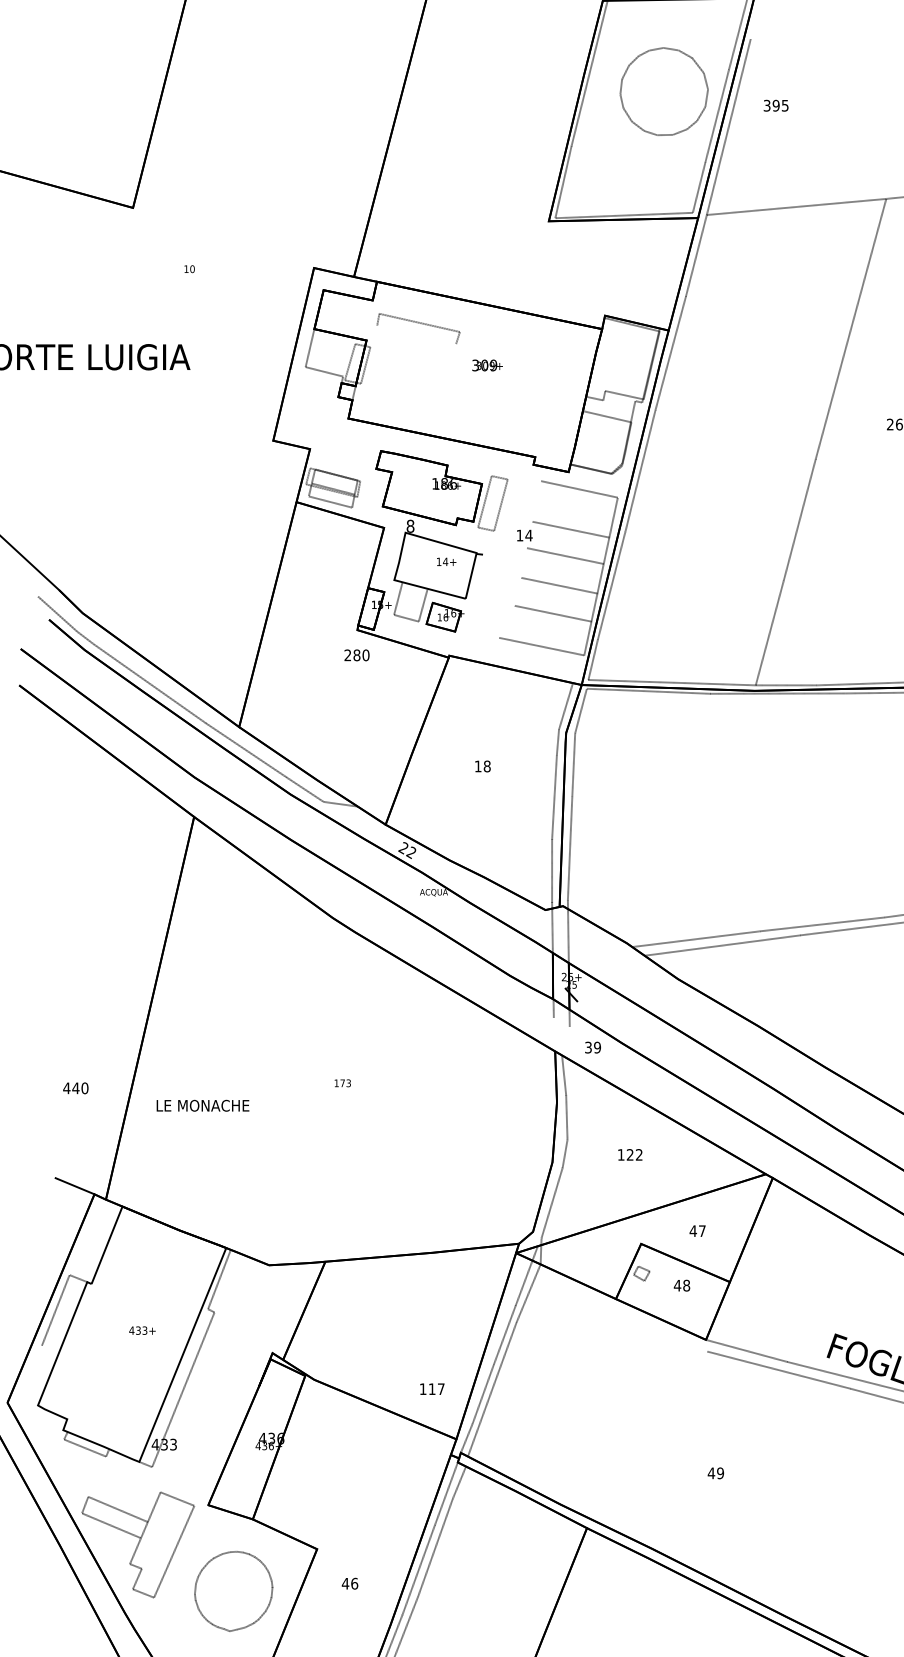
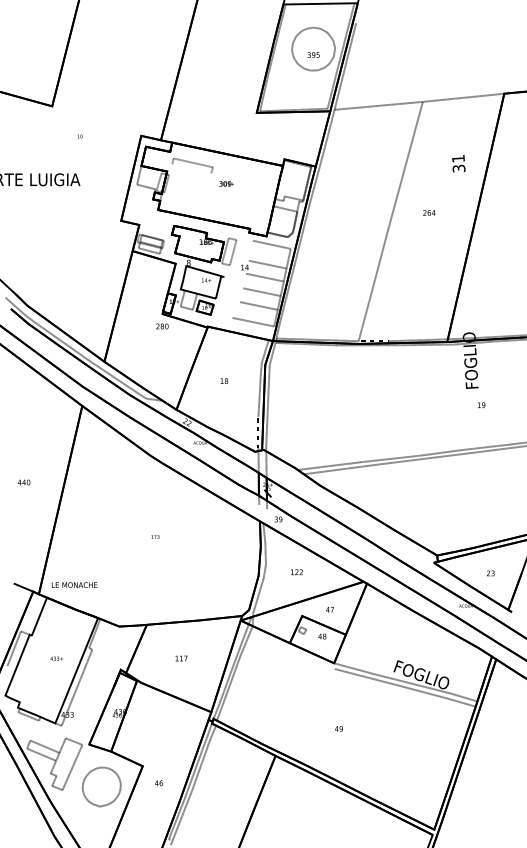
text: (775, 104) -> (313, 54), moved
text: (74, 1088) -> (23, 482), moved
text: (202, 1104) -> (74, 584), moved
text: (432, 1389) -> (181, 658), moved

